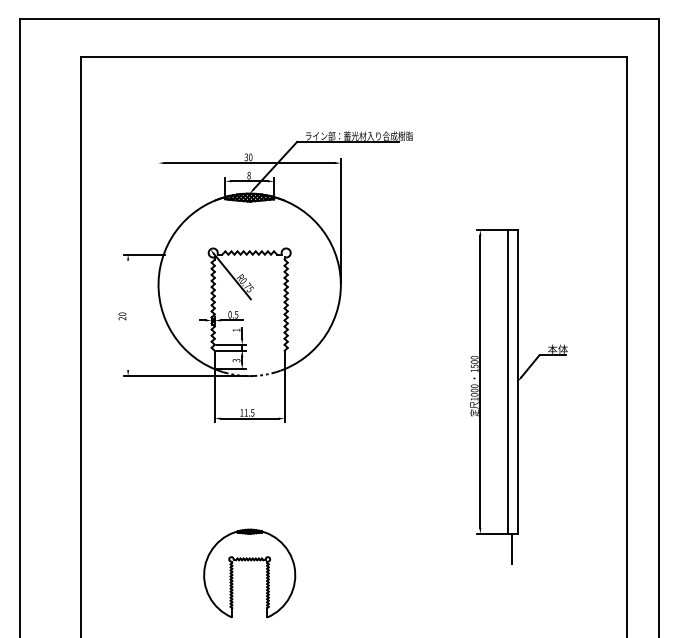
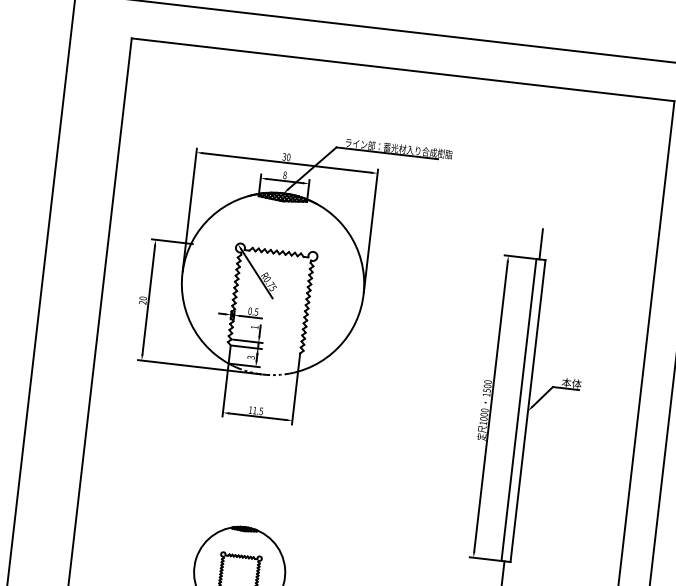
line: (511, 214) -> (541, 244), added
line: (158, 221) -> (189, 210), added
line: (128, 315) -> (149, 300), added

